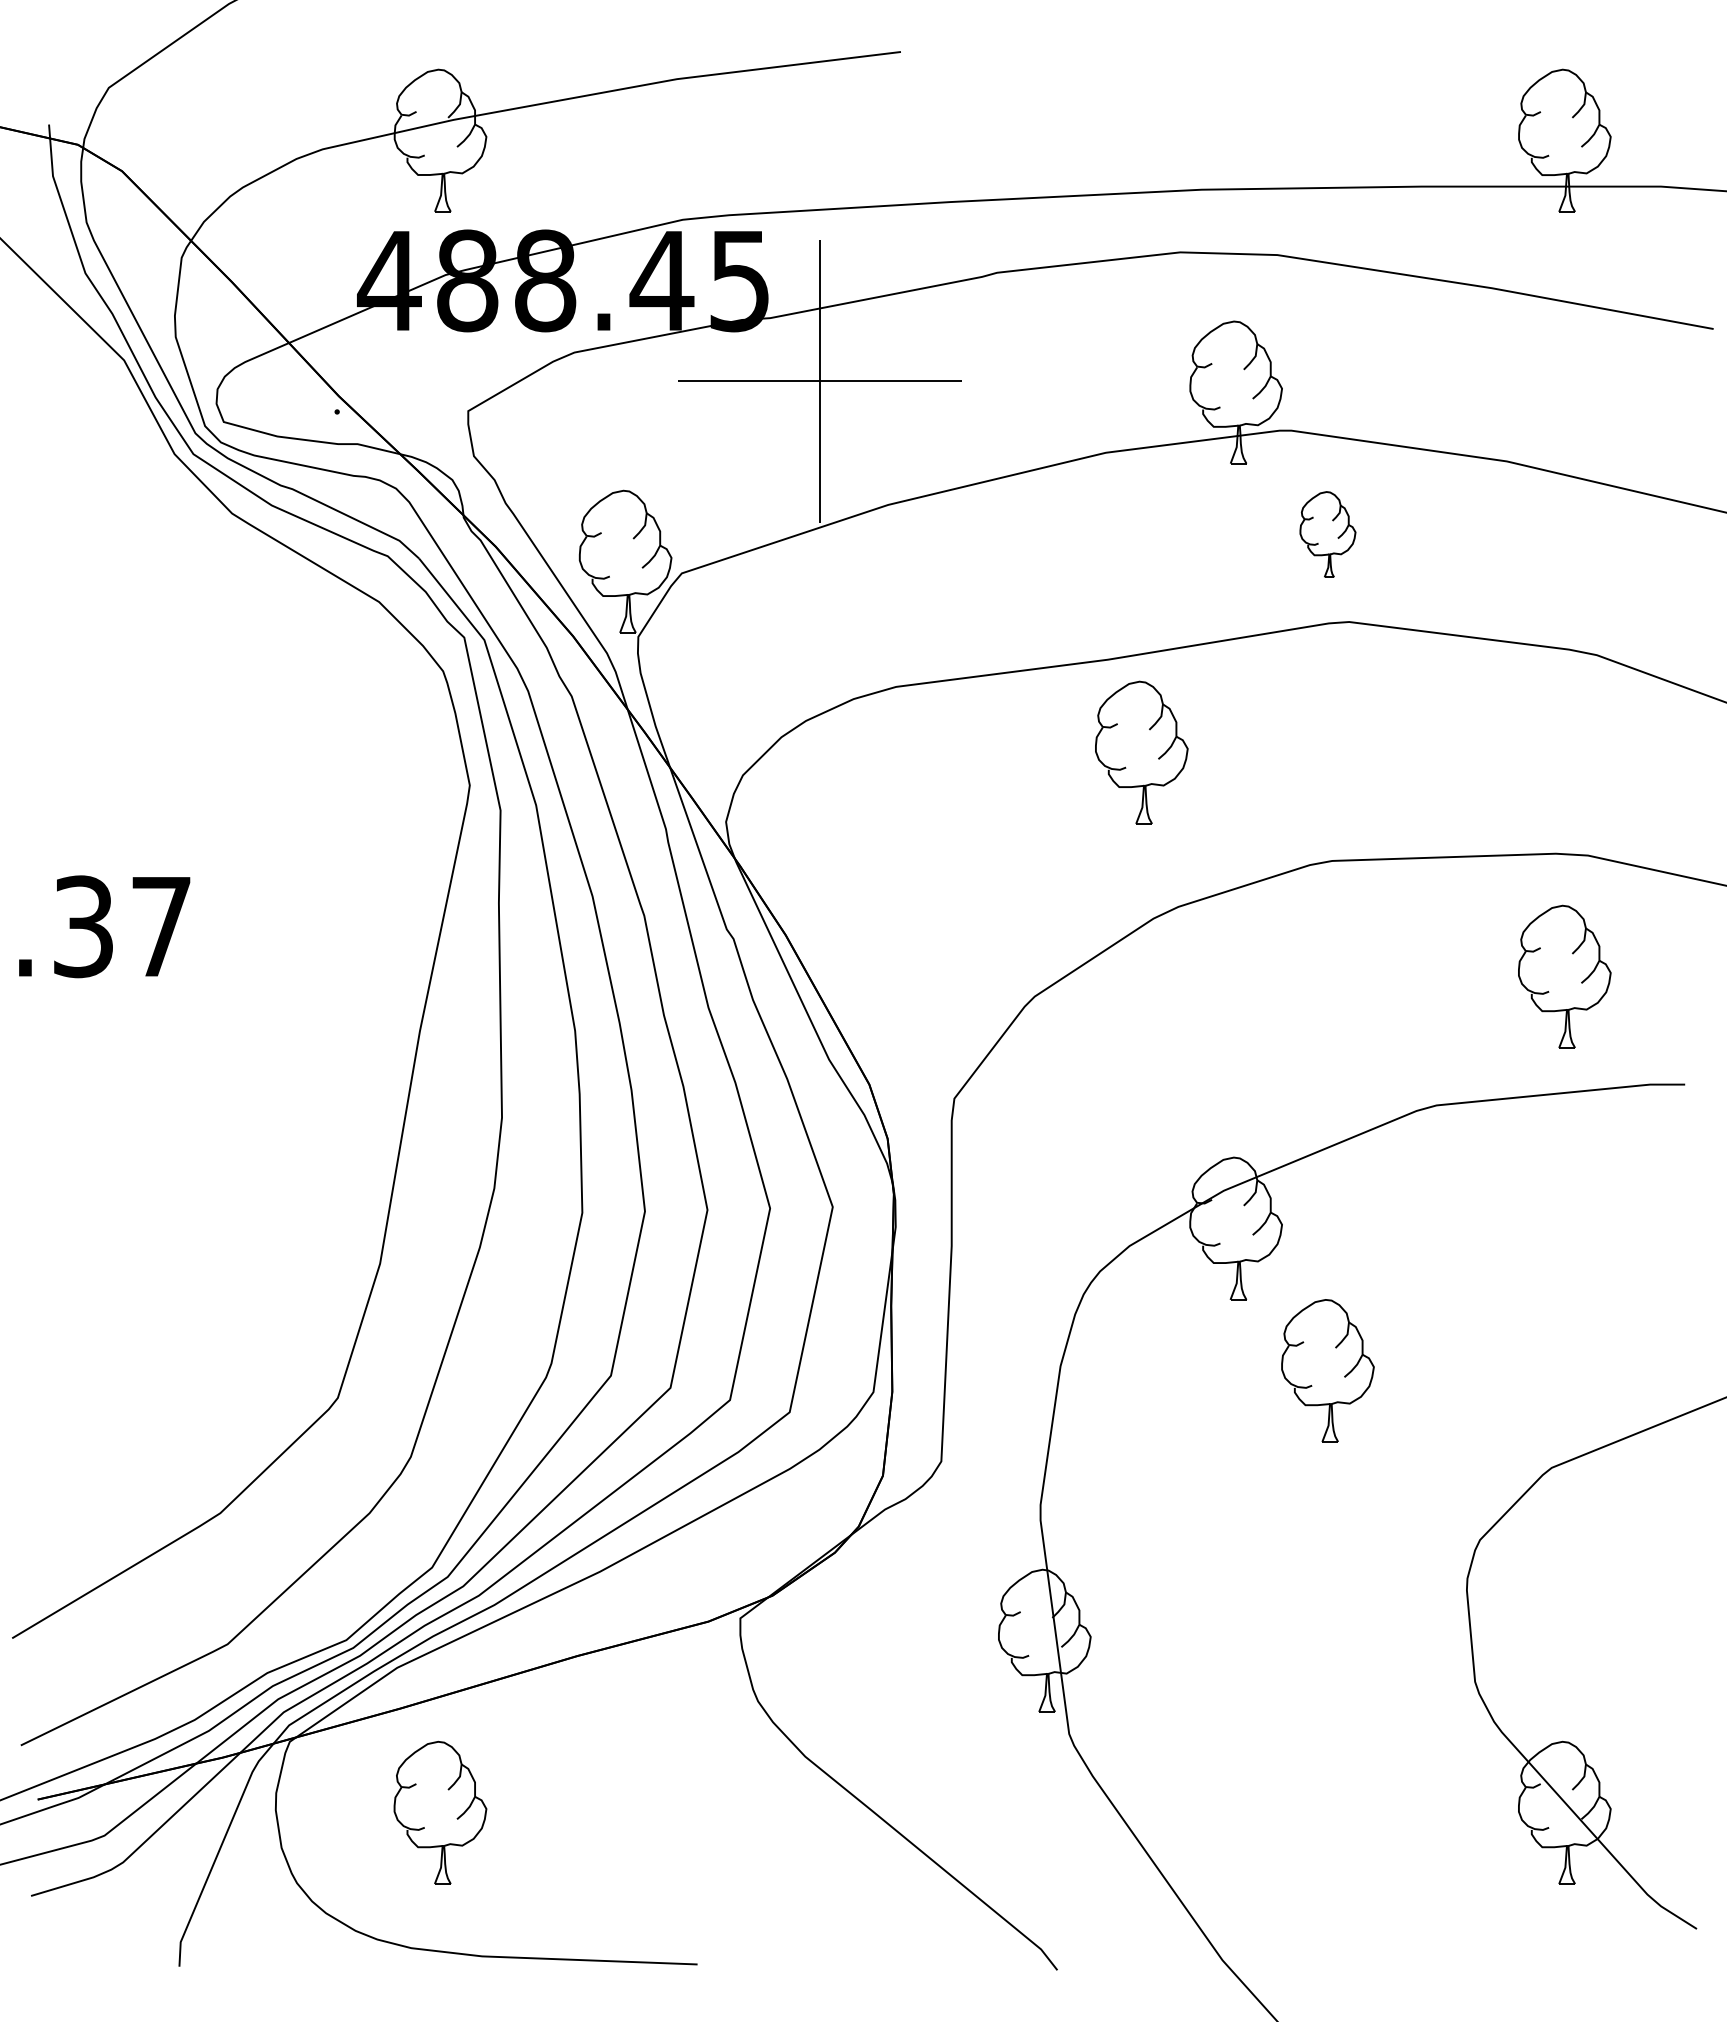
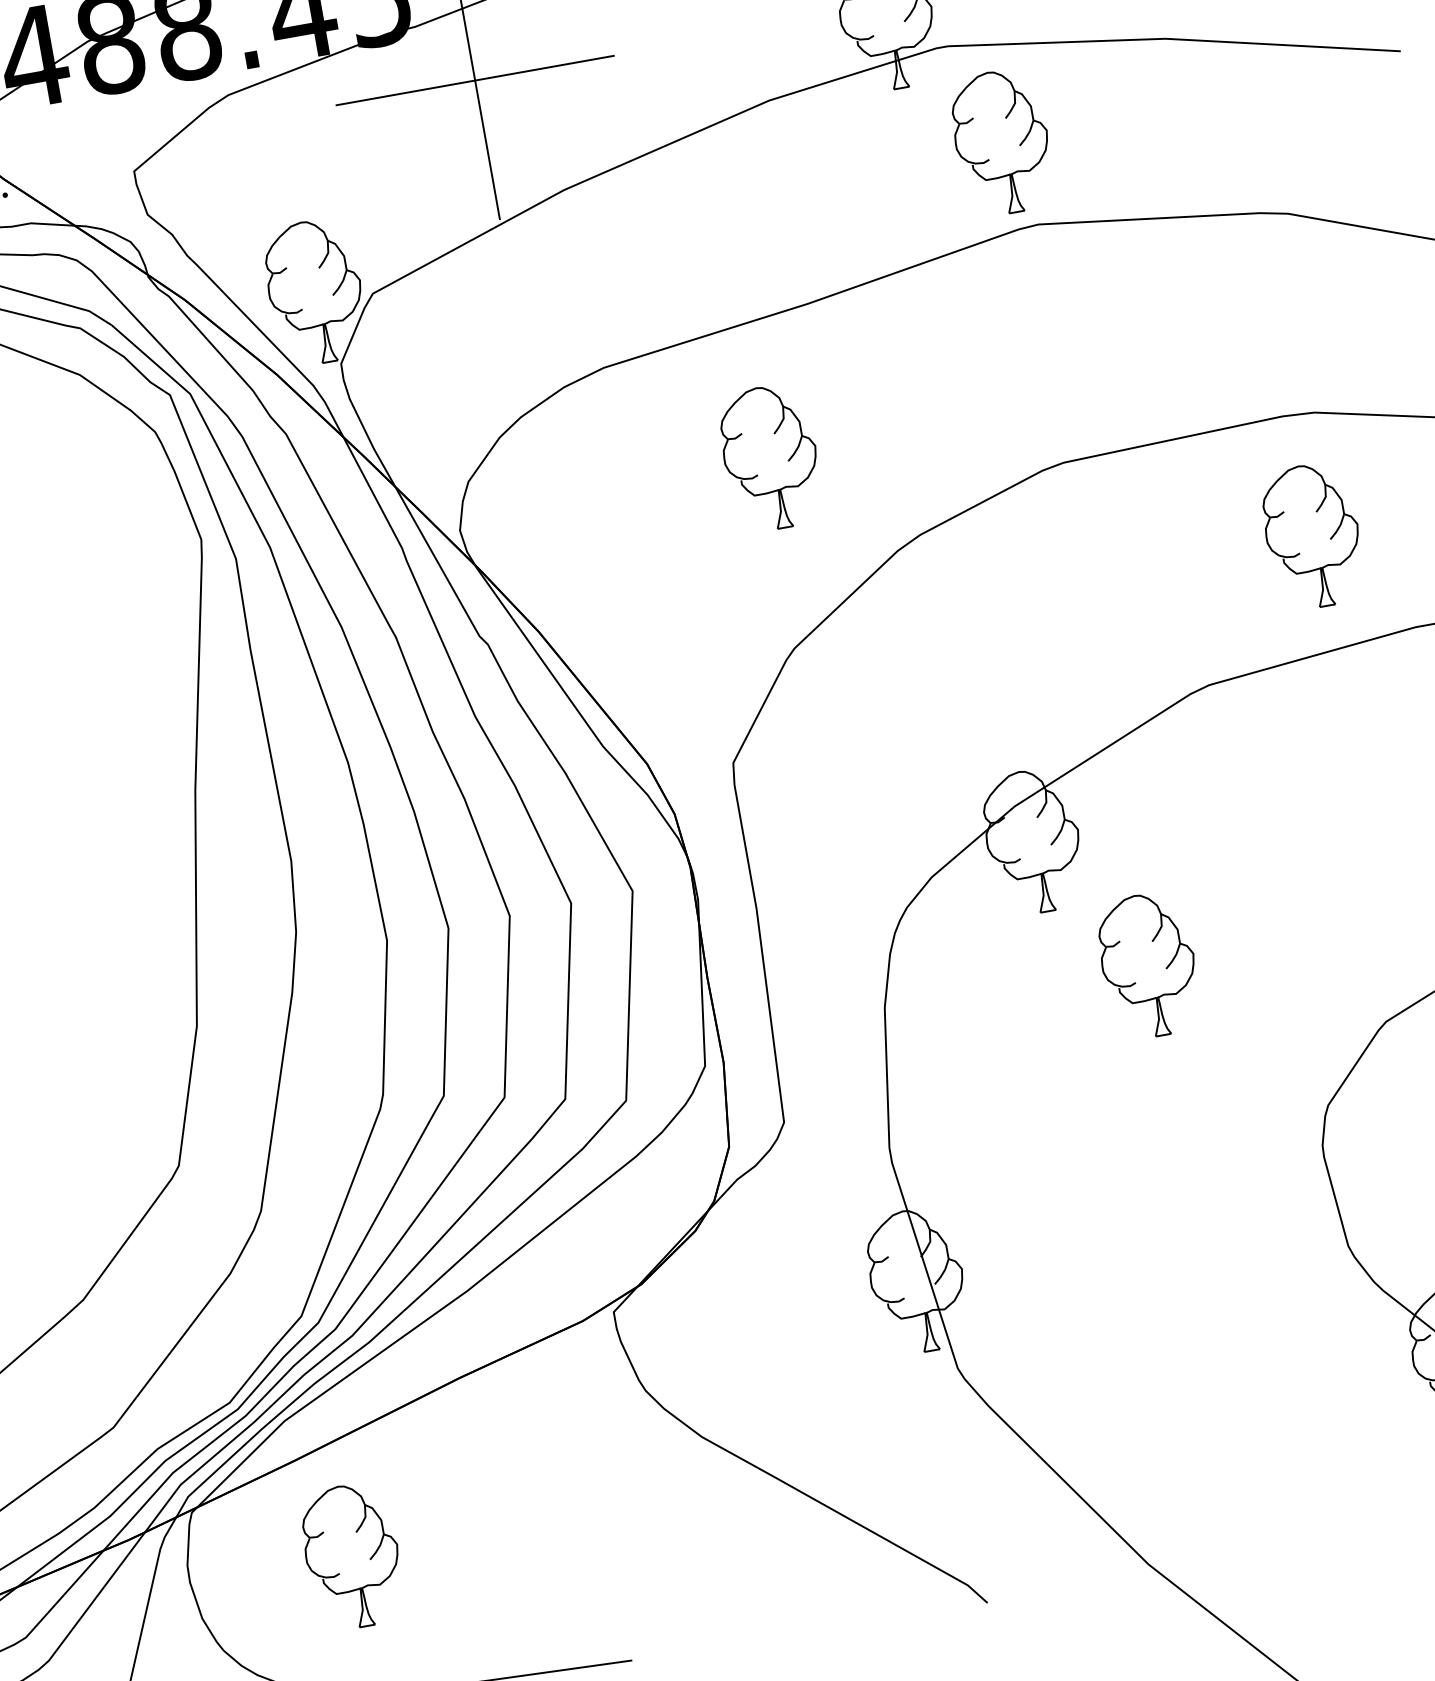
part: (1327, 534) -> (1001, 142), size x1.67
part: (1141, 752) -> (770, 457), moved

